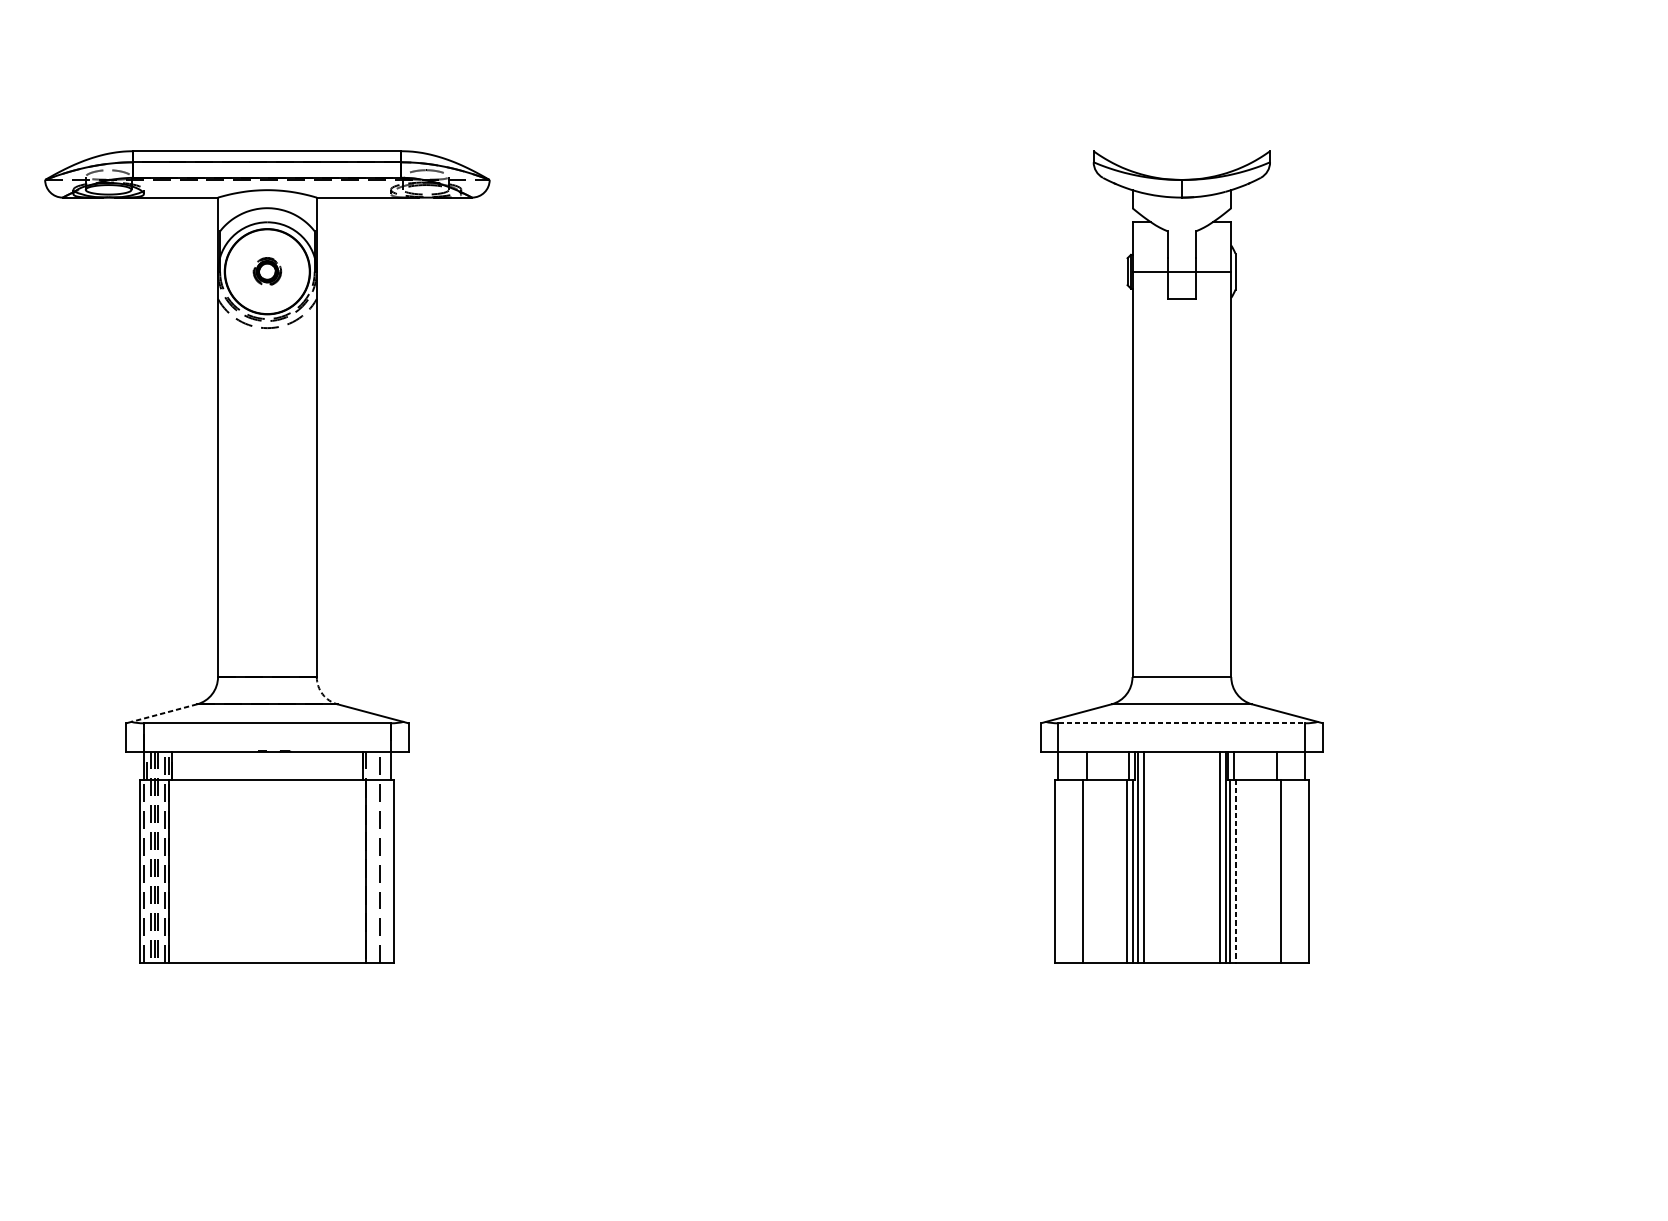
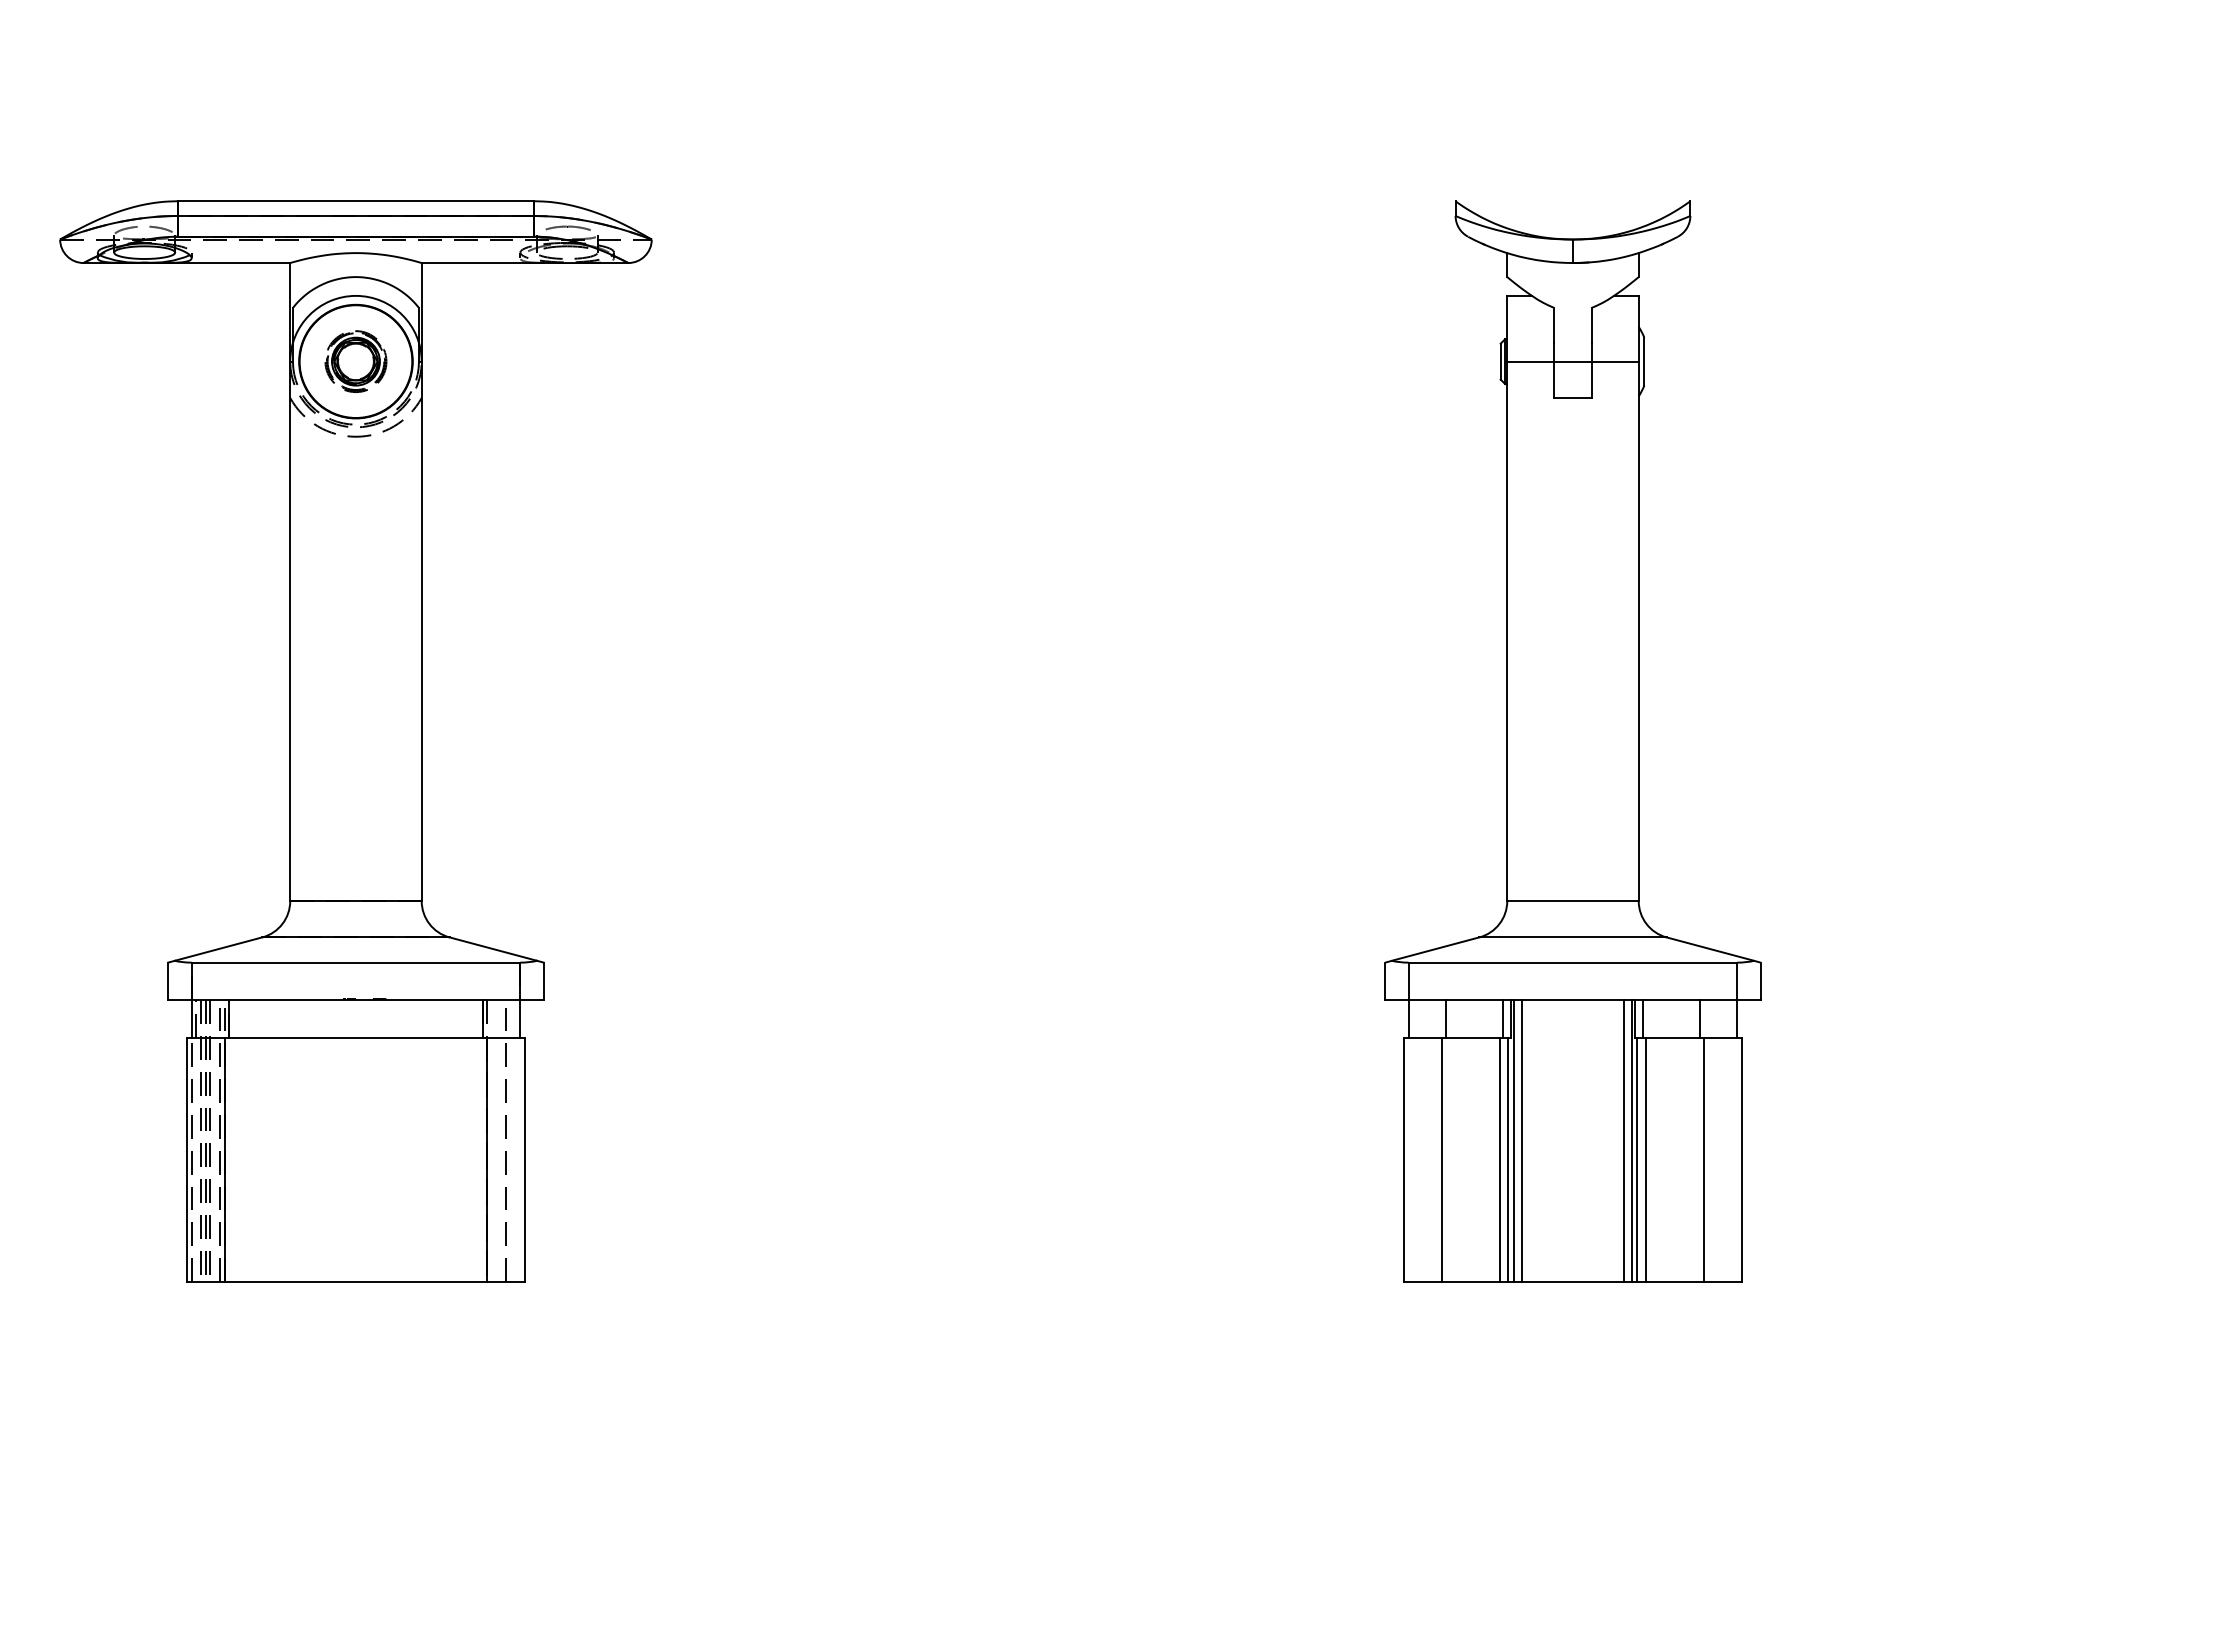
part: (267, 271) -> (355, 361), size x1.67
arc: (322, 693) -> (429, 923), dashed -> solid
line: (164, 713) -> (218, 949), dashed -> solid
line: (1182, 723) -> (1573, 962), dashed -> solid
line: (1236, 871) -> (1645, 1160), dashed -> solid

